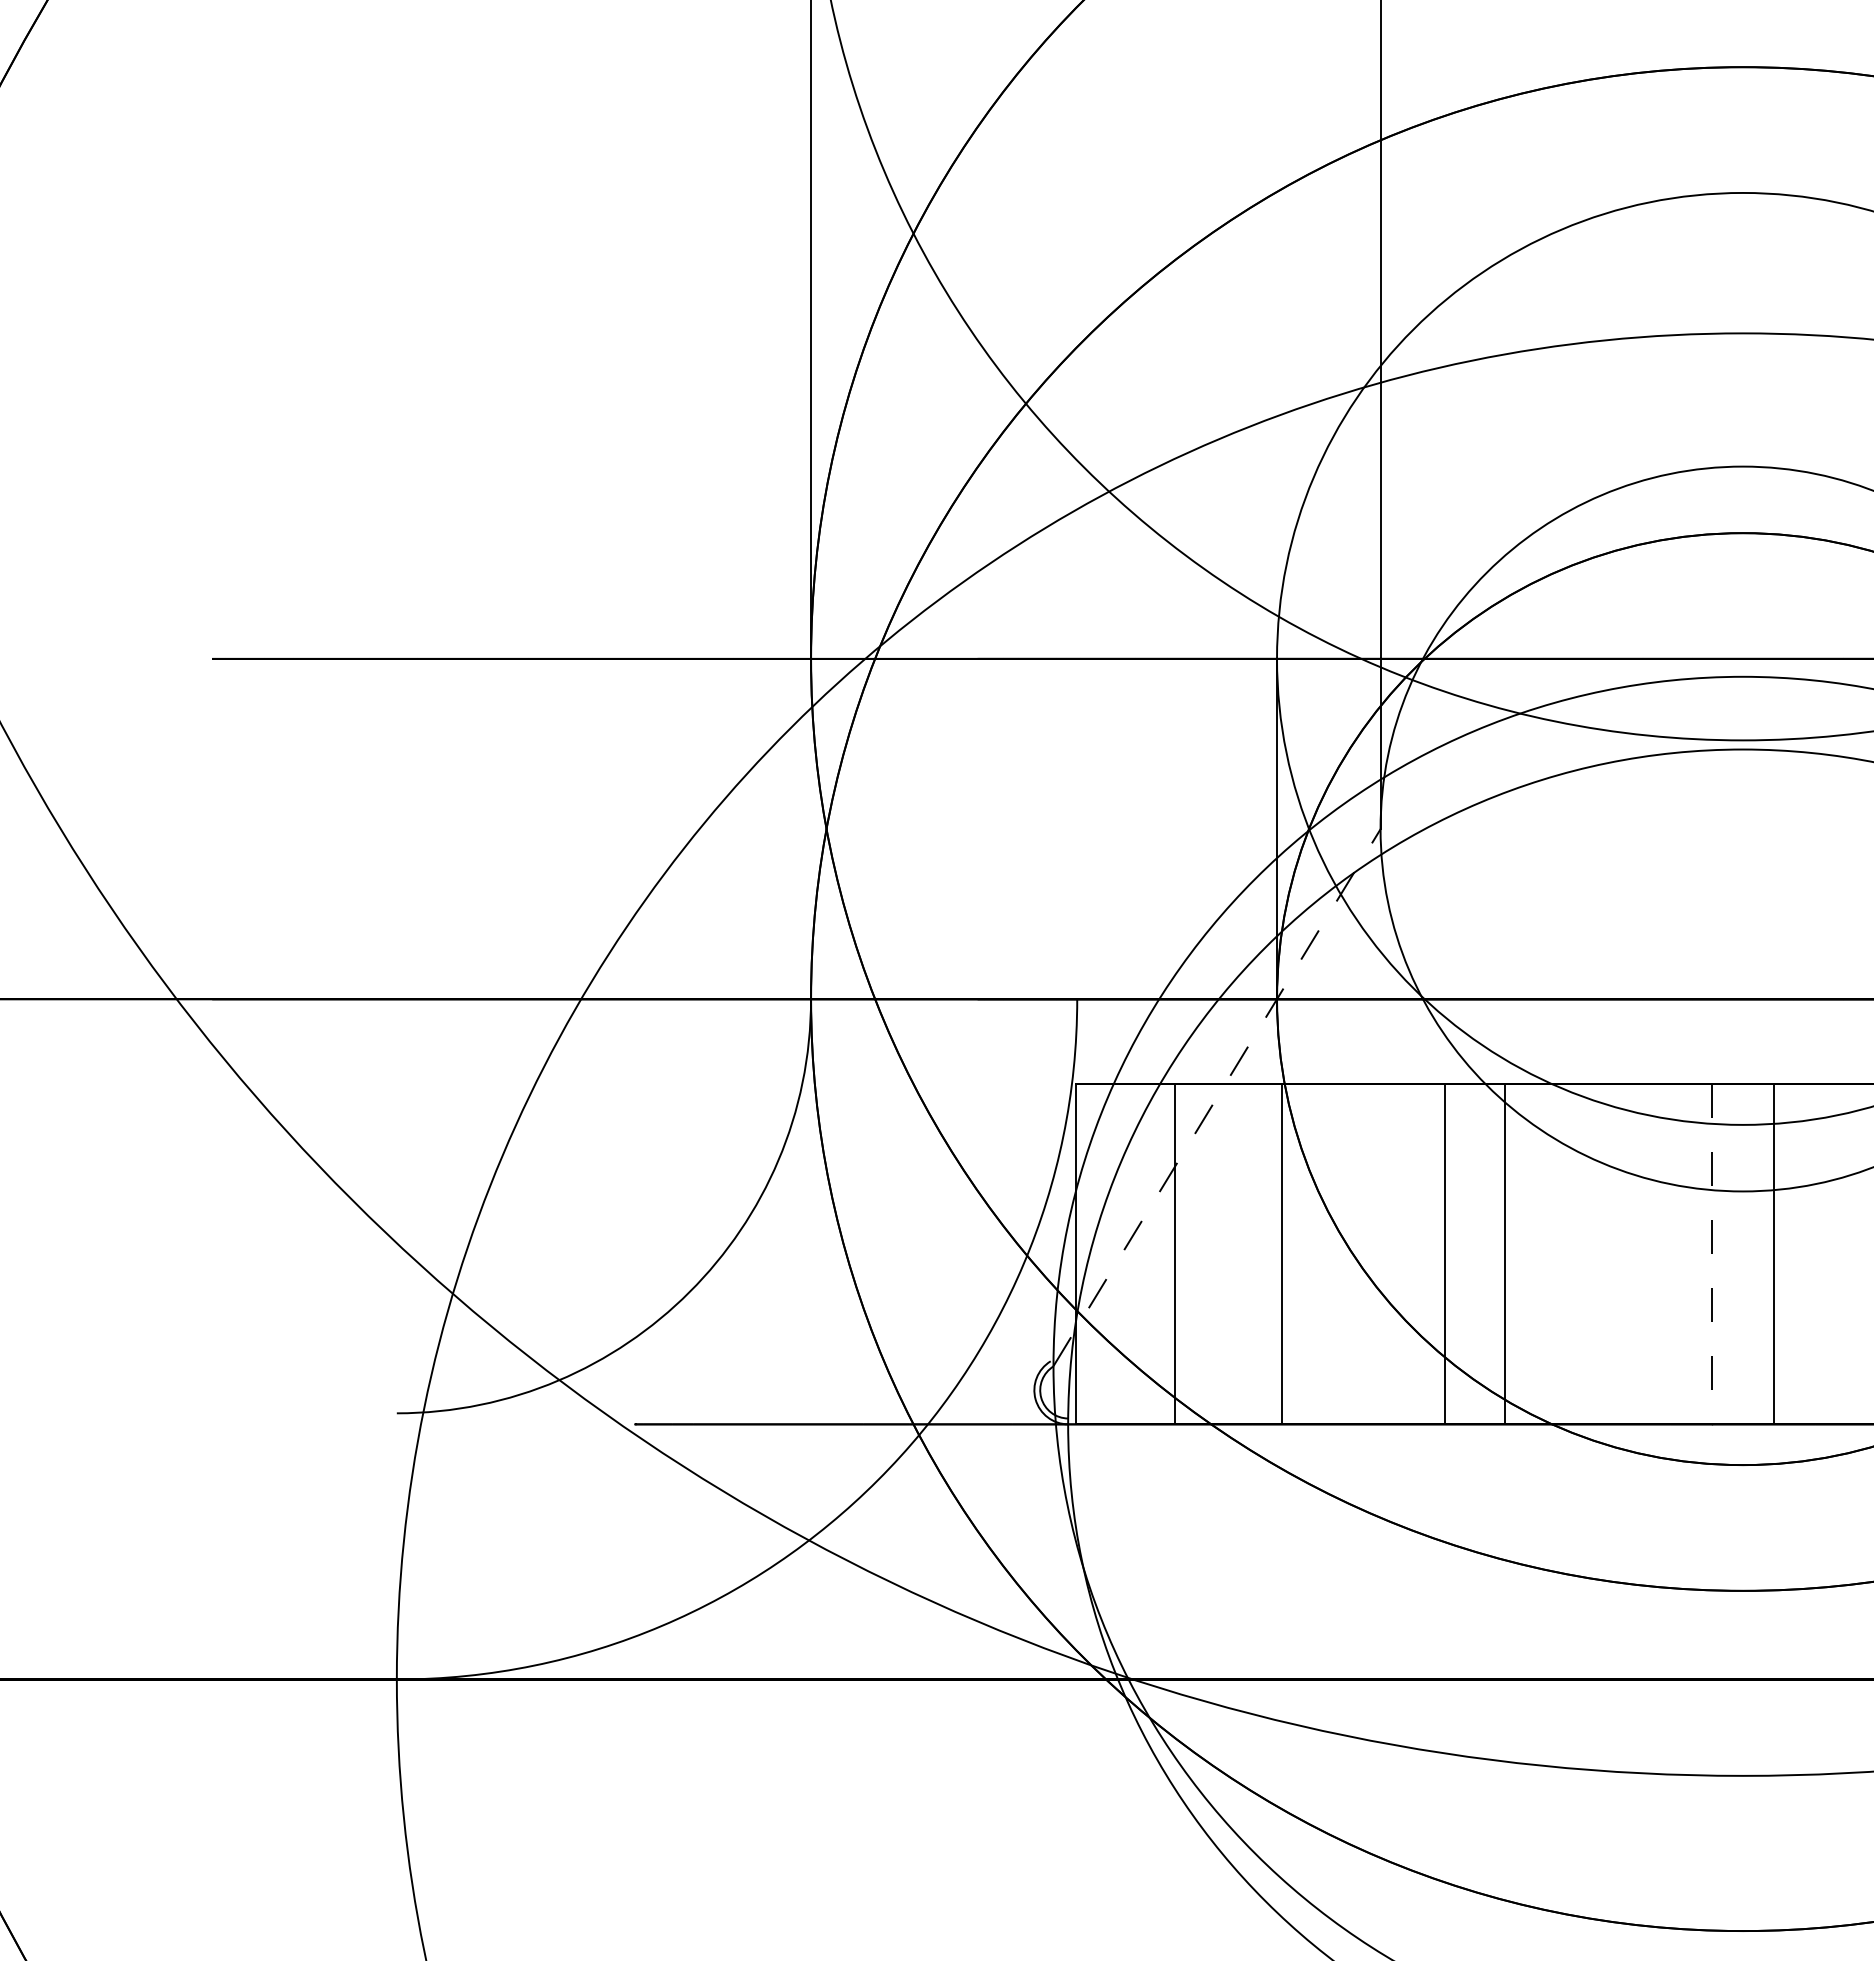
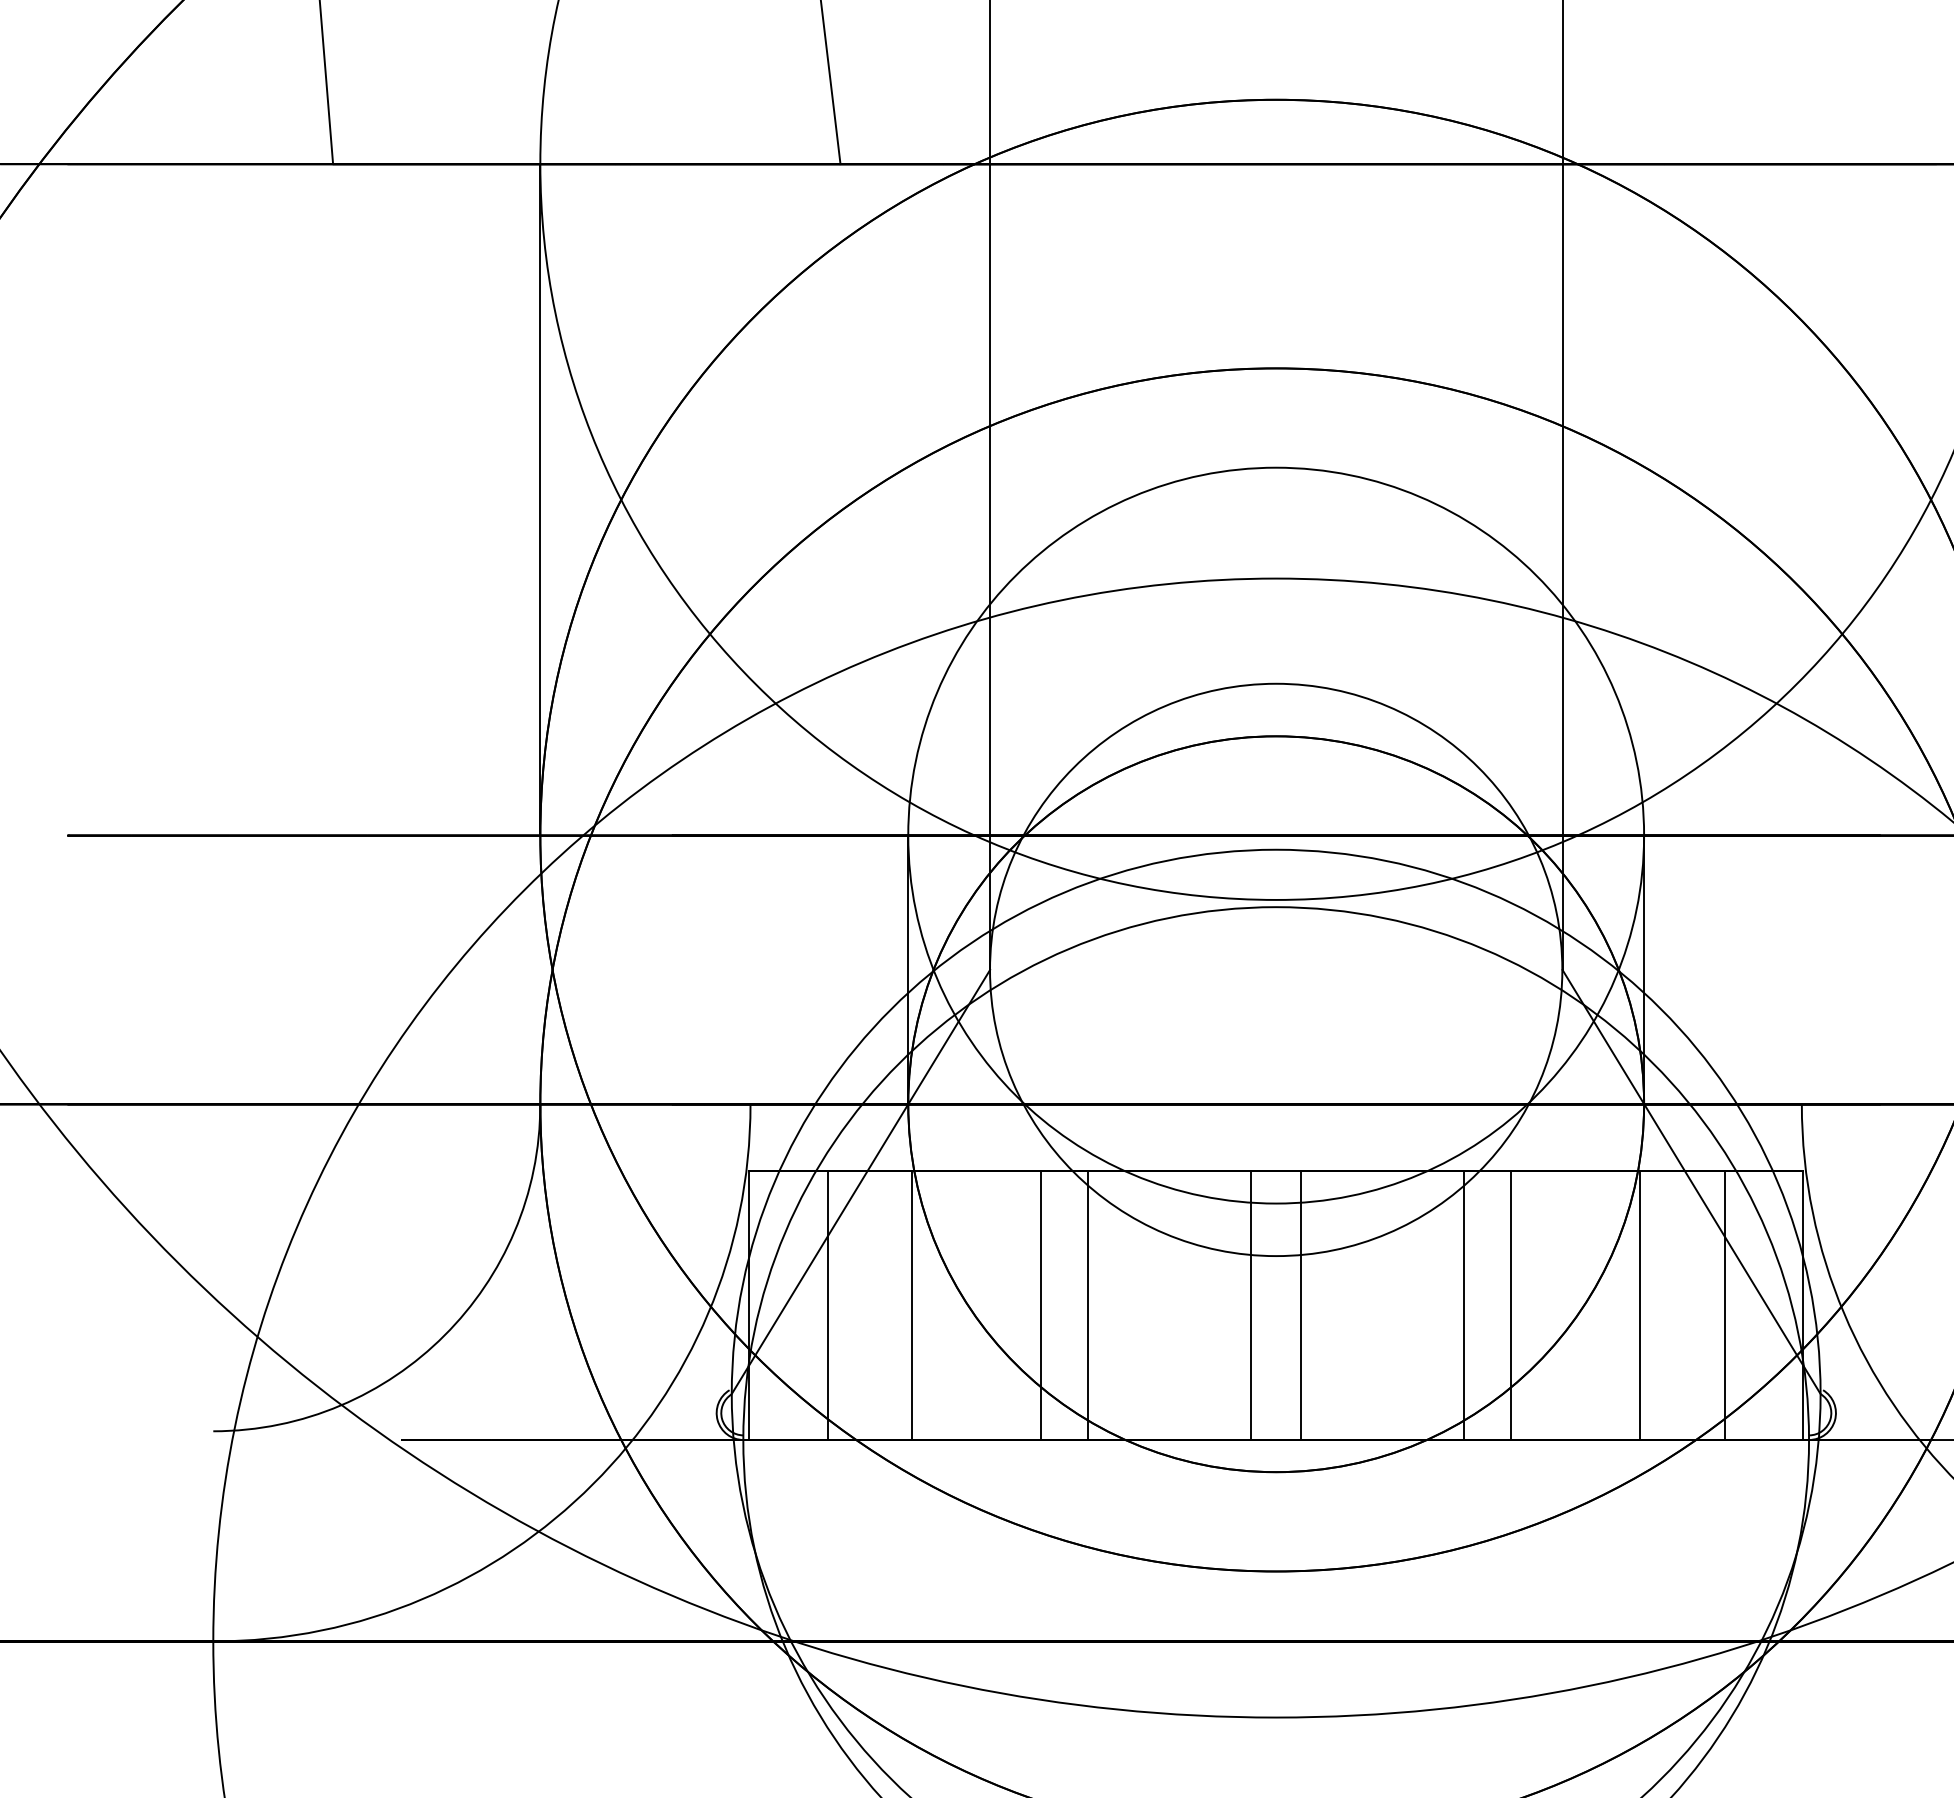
line: (1217, 1096) -> (861, 1181), dashed -> solid
line: (1711, 1255) -> (1251, 1306), dashed -> solid

